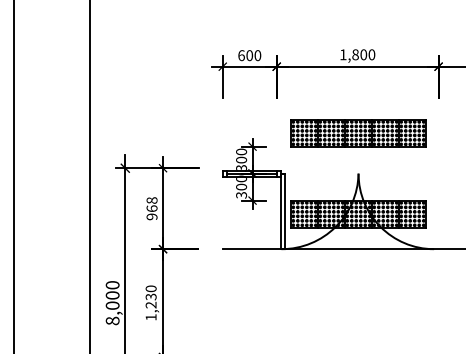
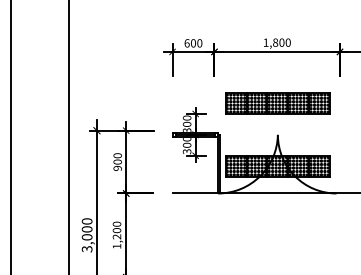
text: (151, 204) -> (117, 158), 968 -> 900
text: (150, 296) -> (116, 230), 1,230 -> 1,200
text: (112, 320) -> (87, 248), 8,000 -> 3,000

